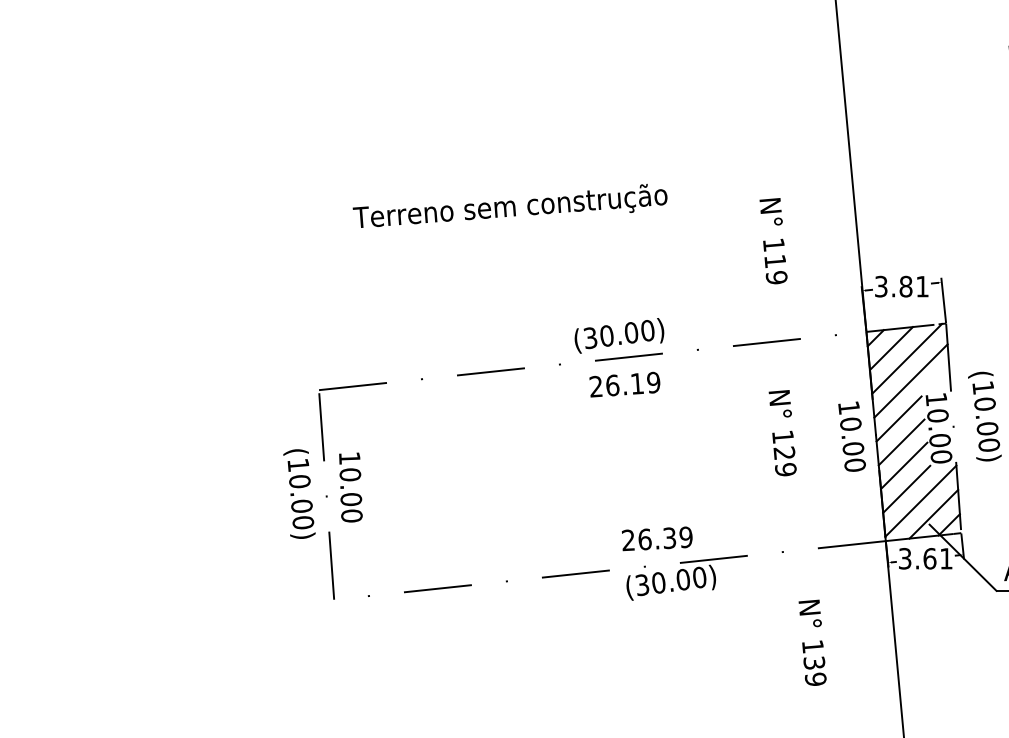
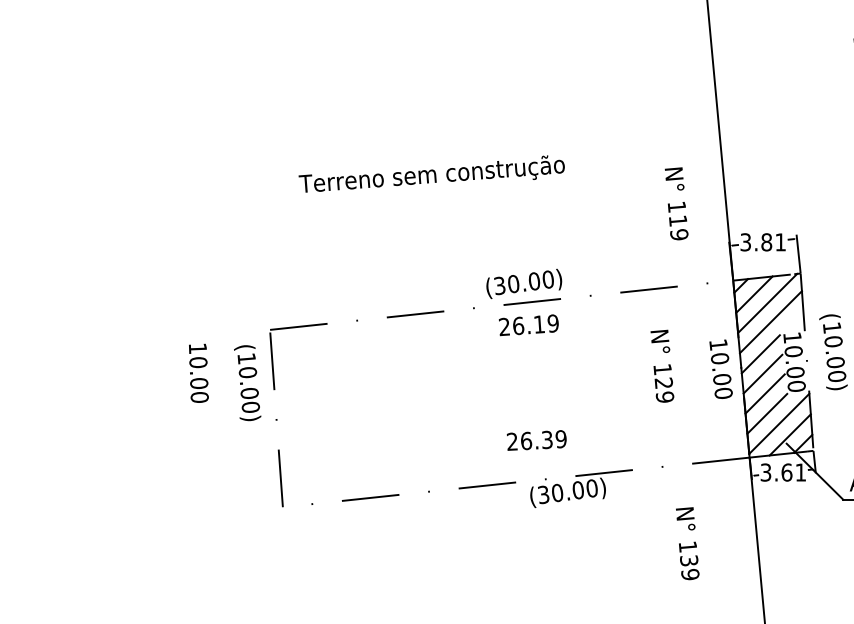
text: (773, 241) -> (676, 204), moved
text: (350, 487) -> (198, 373), moved
text: (299, 493) -> (247, 382), moved
text: (657, 538) -> (536, 440), moved

